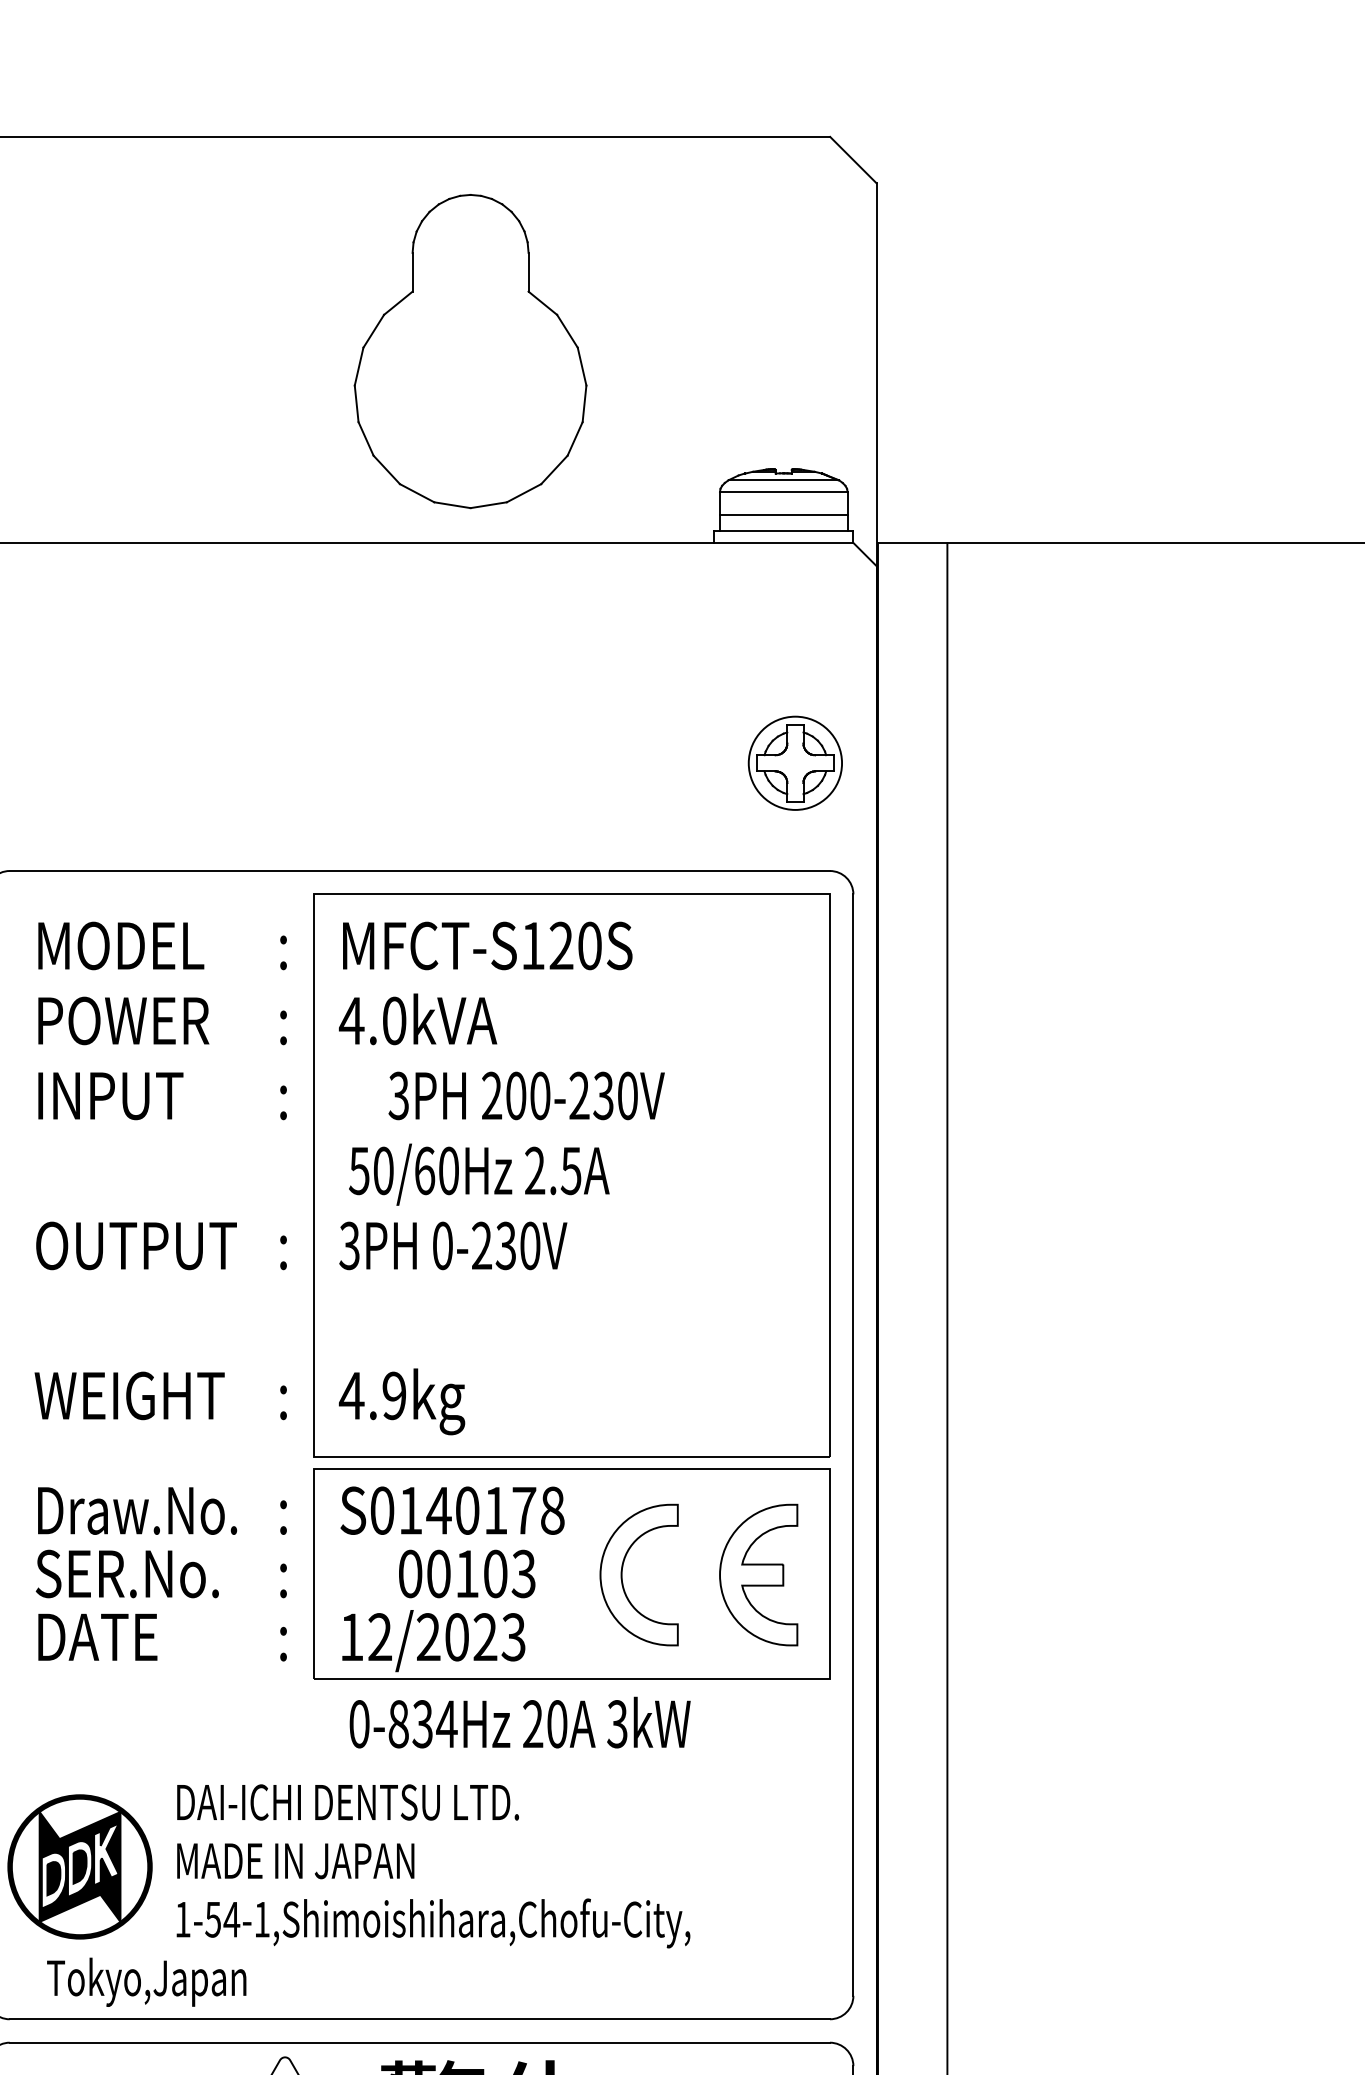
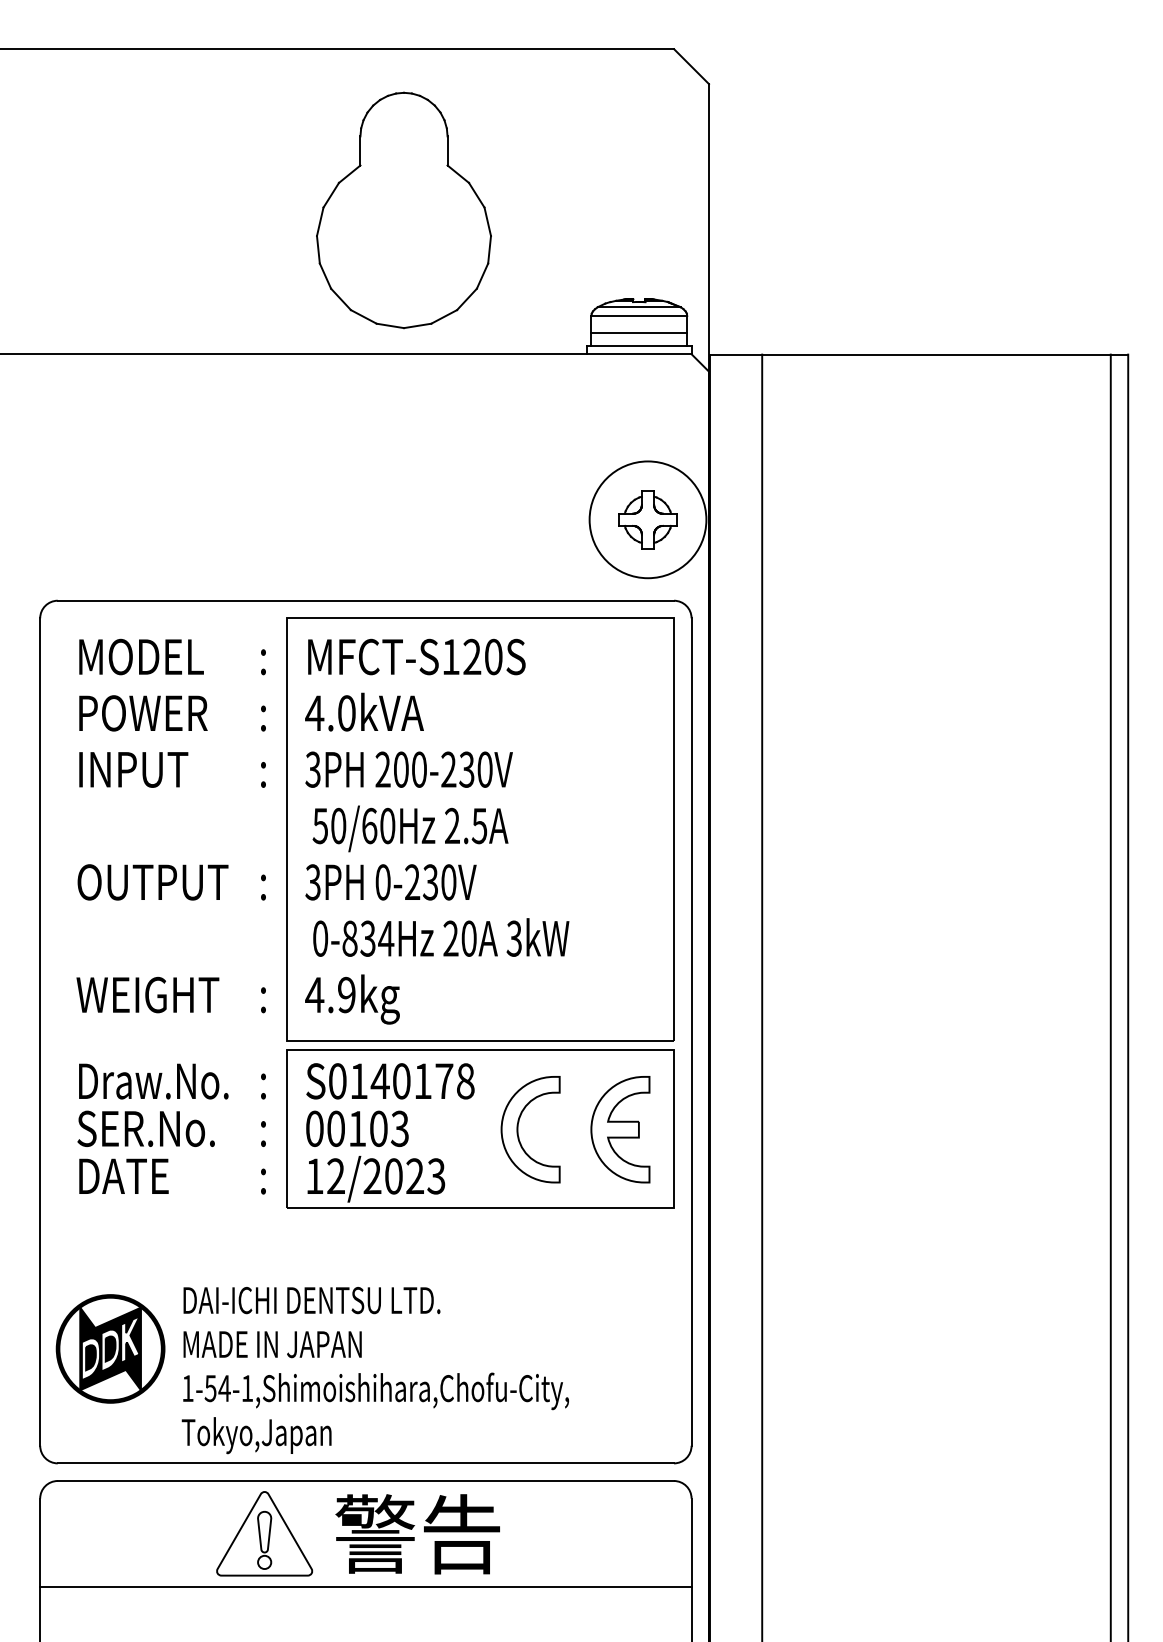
circle: (794, 762) -> (647, 519), size x1.67
text: (525, 1095) -> (408, 769), moved
text: (467, 1573) -> (357, 1128), moved
text: (520, 1722) -> (441, 937), moved
text: (146, 1982) -> (256, 1435), moved

